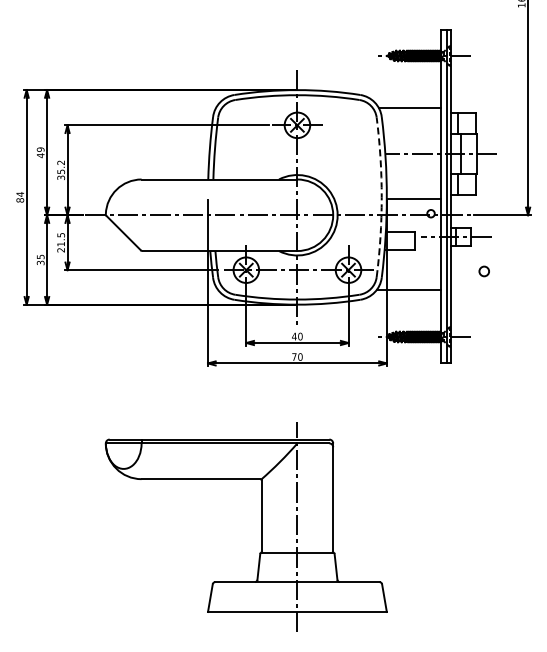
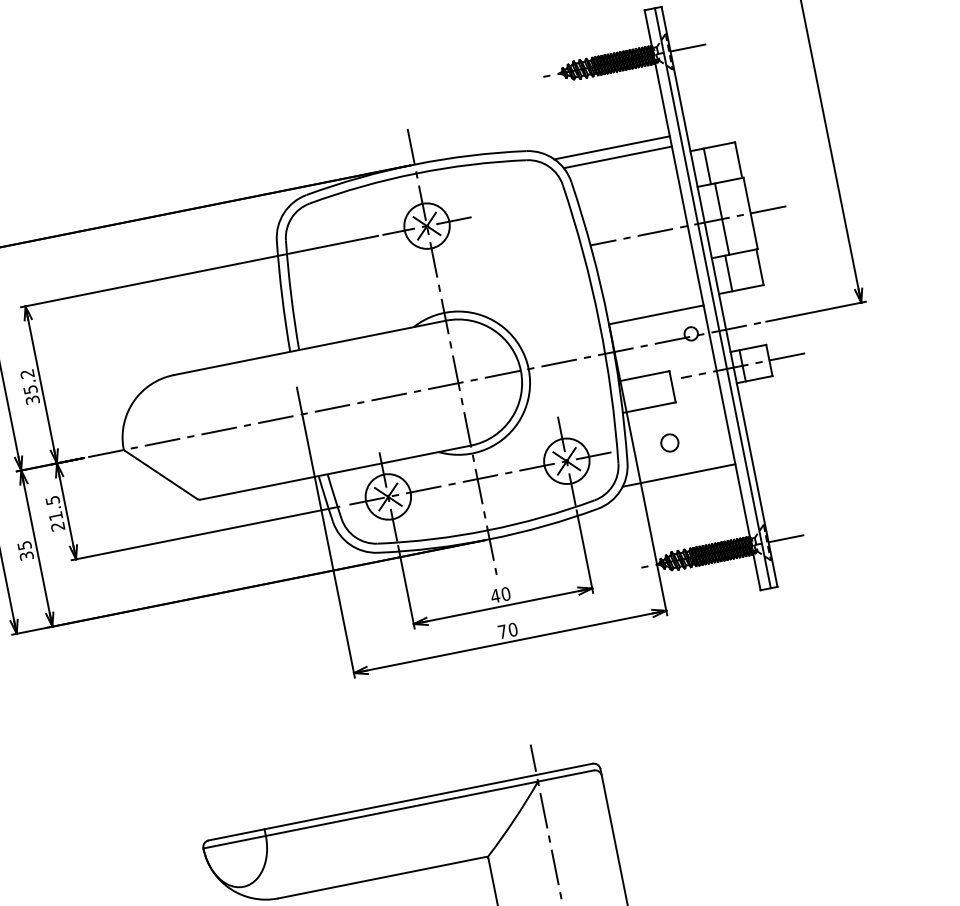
line: (407, 102) -> (611, 147), added
arc: (381, 197) -> (599, 322), dashed -> solid
circle: (483, 271) -> (668, 443), moved

